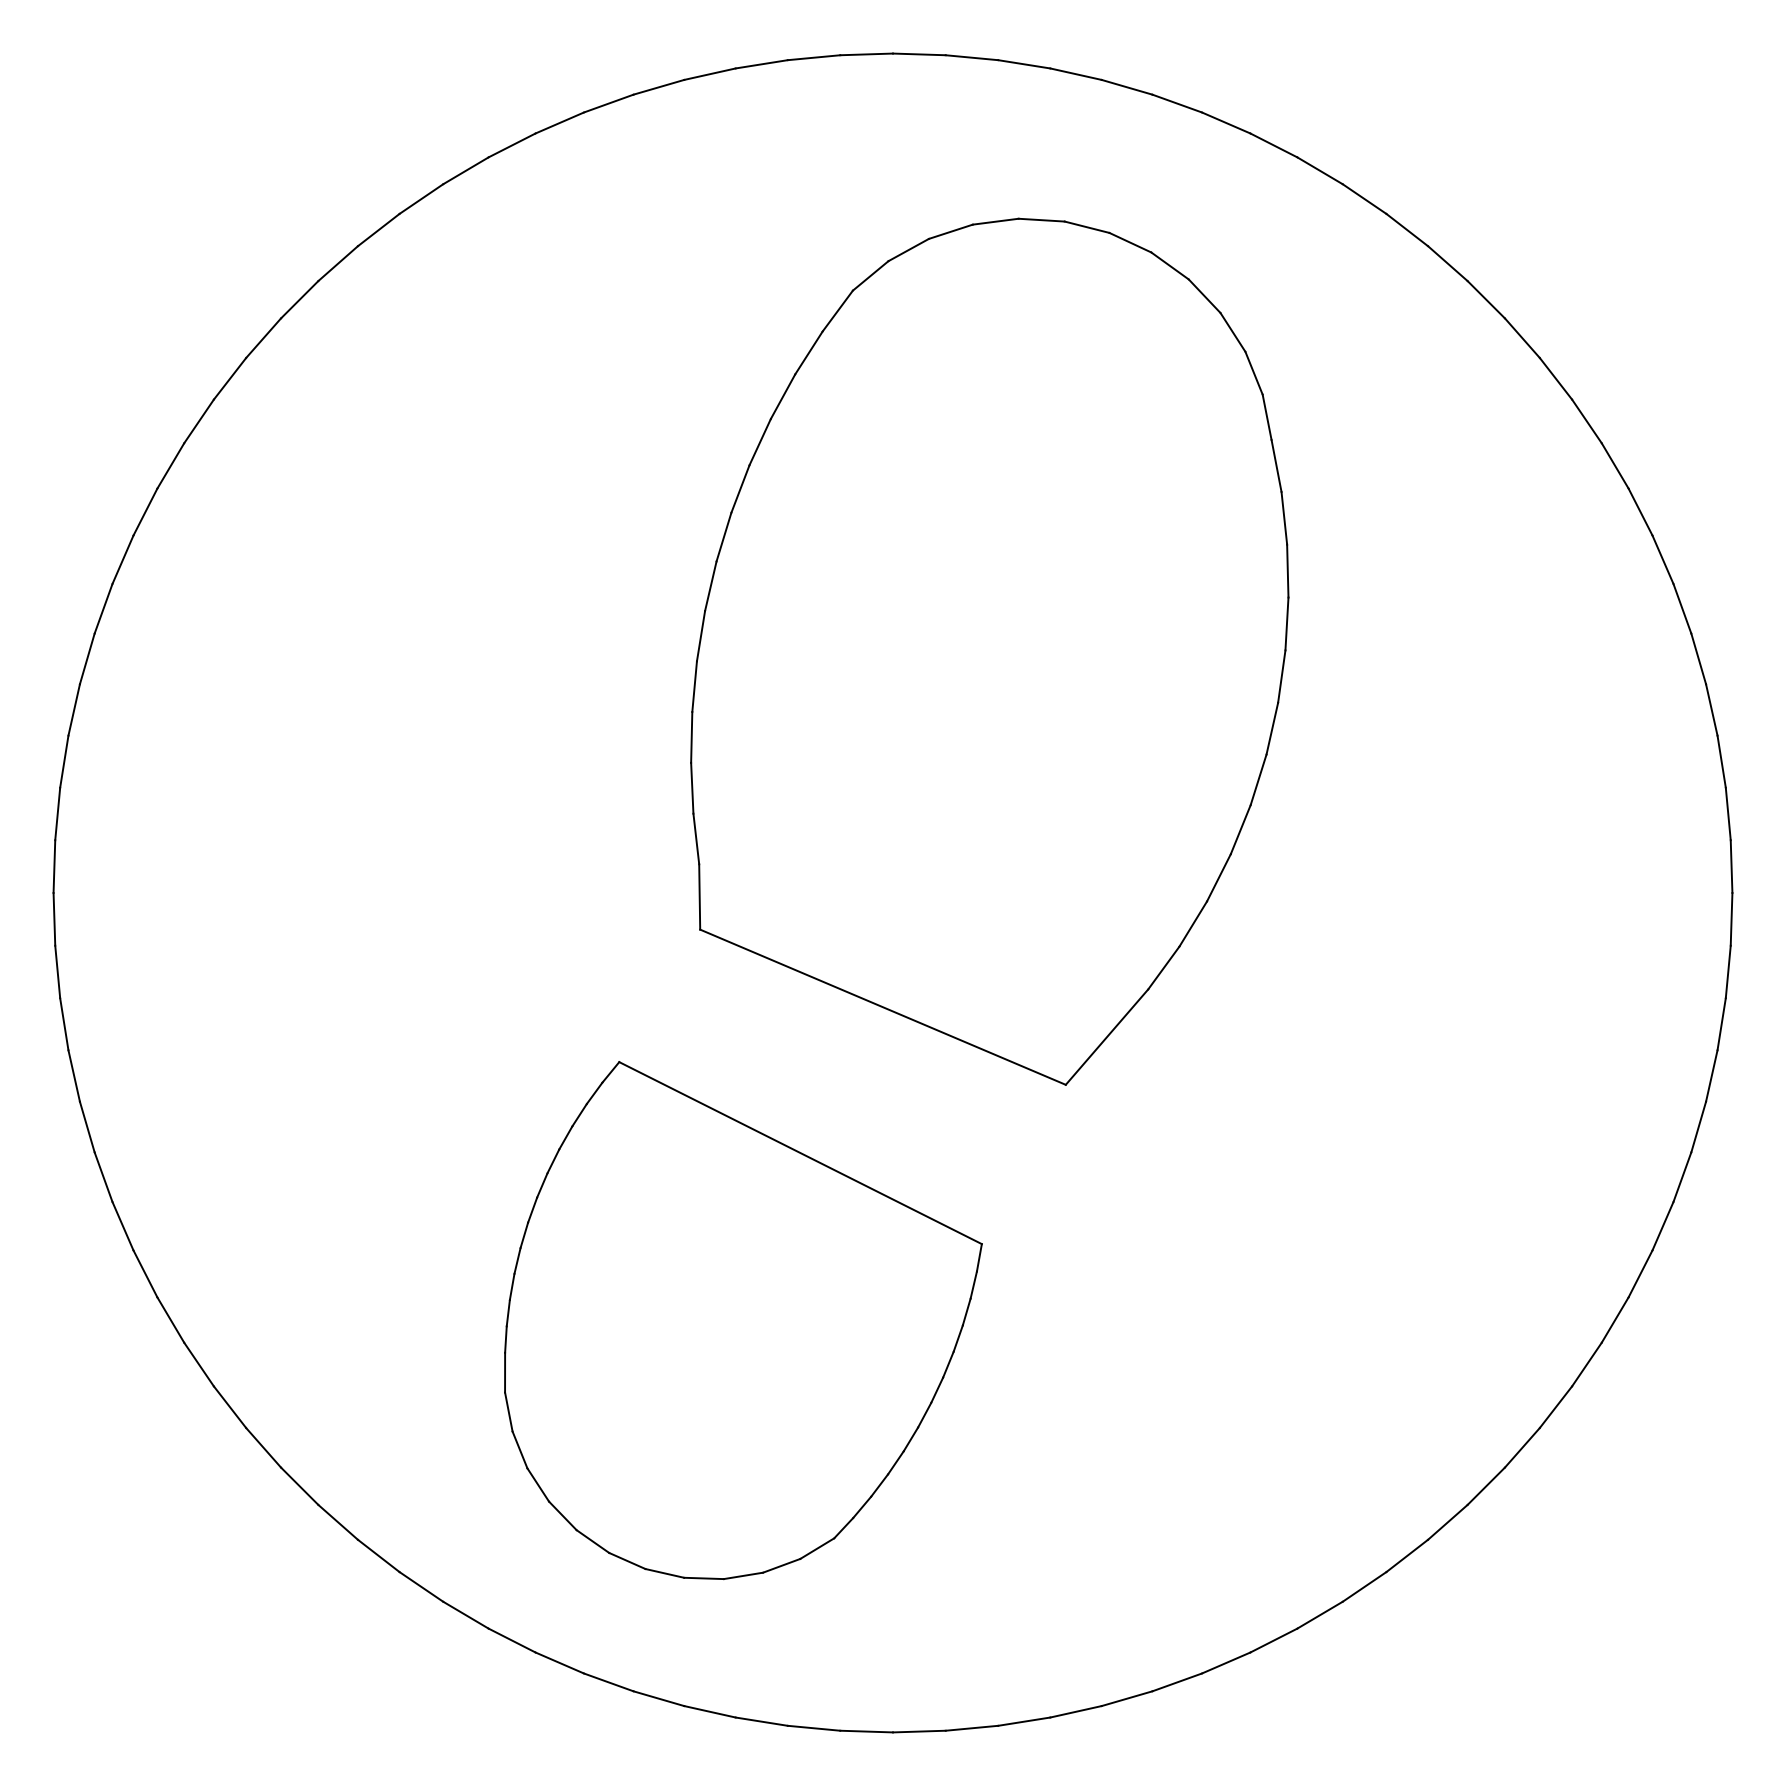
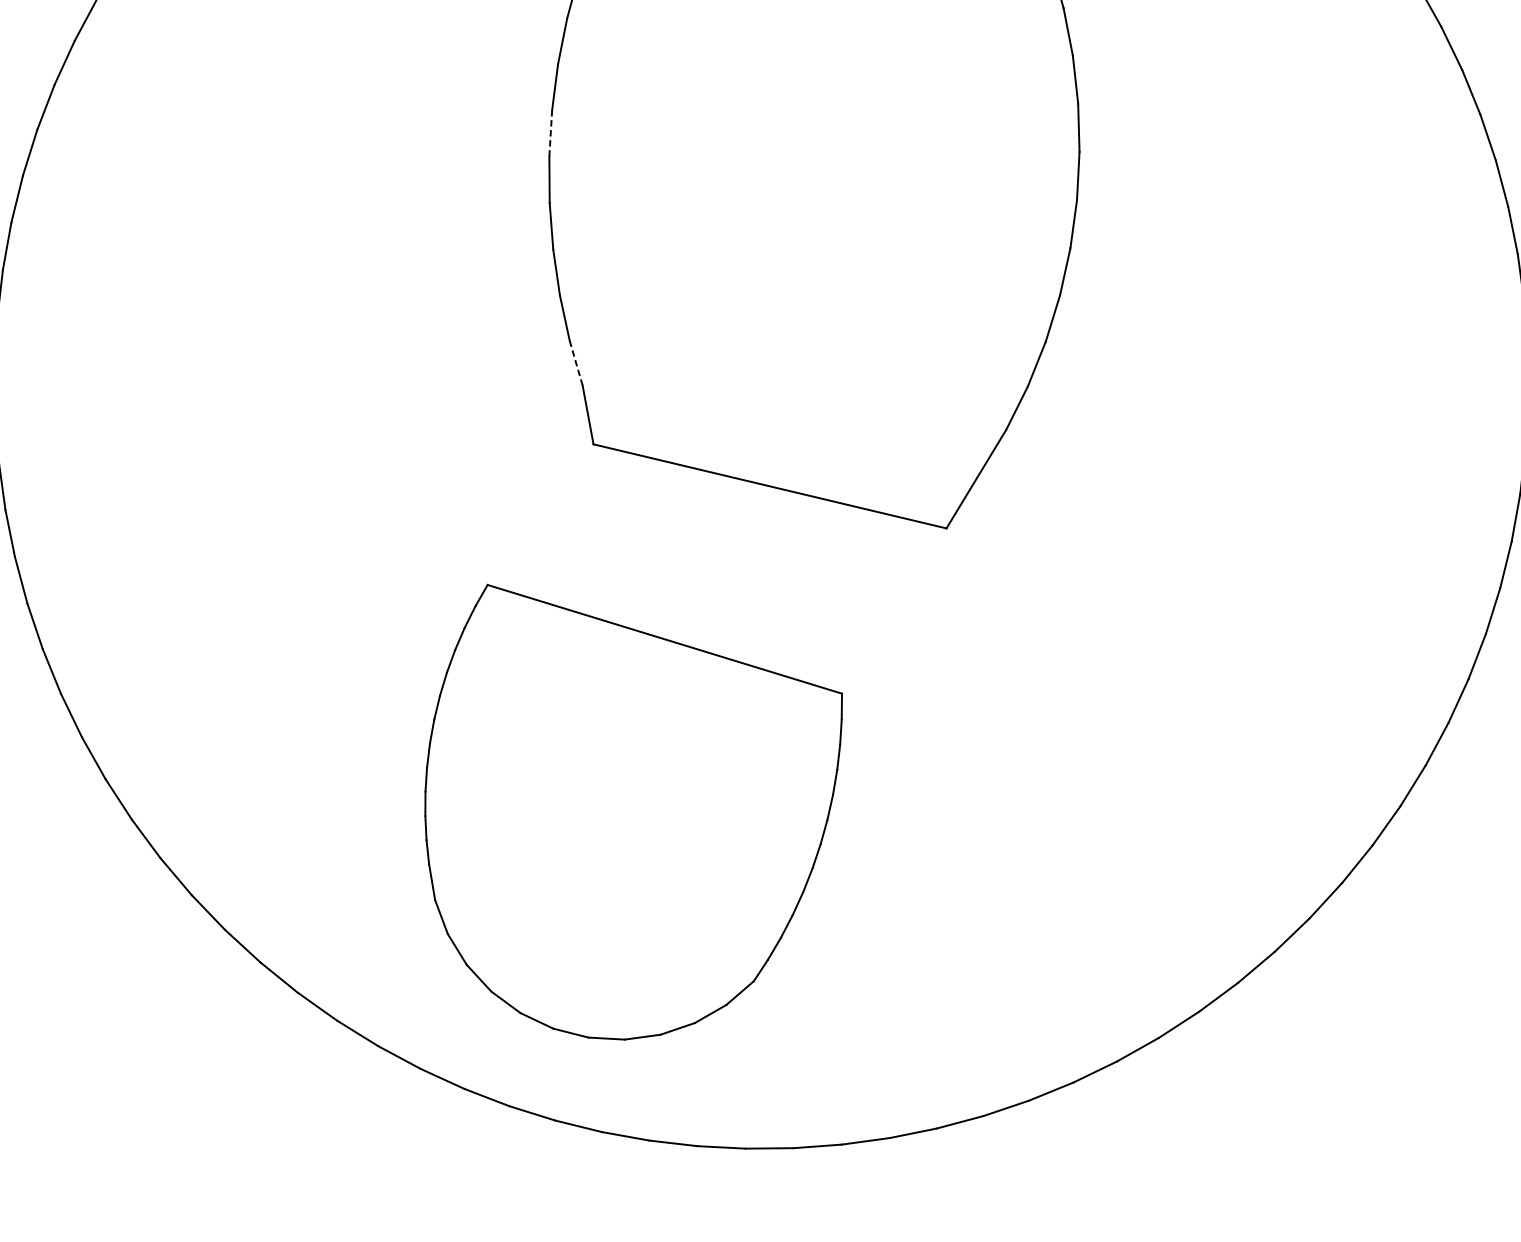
line: (710, 585) -> (550, 132), solid -> dashed
line: (696, 838) -> (576, 362), solid -> dashed
part: (743, 1320) -> (638, 798), moved

